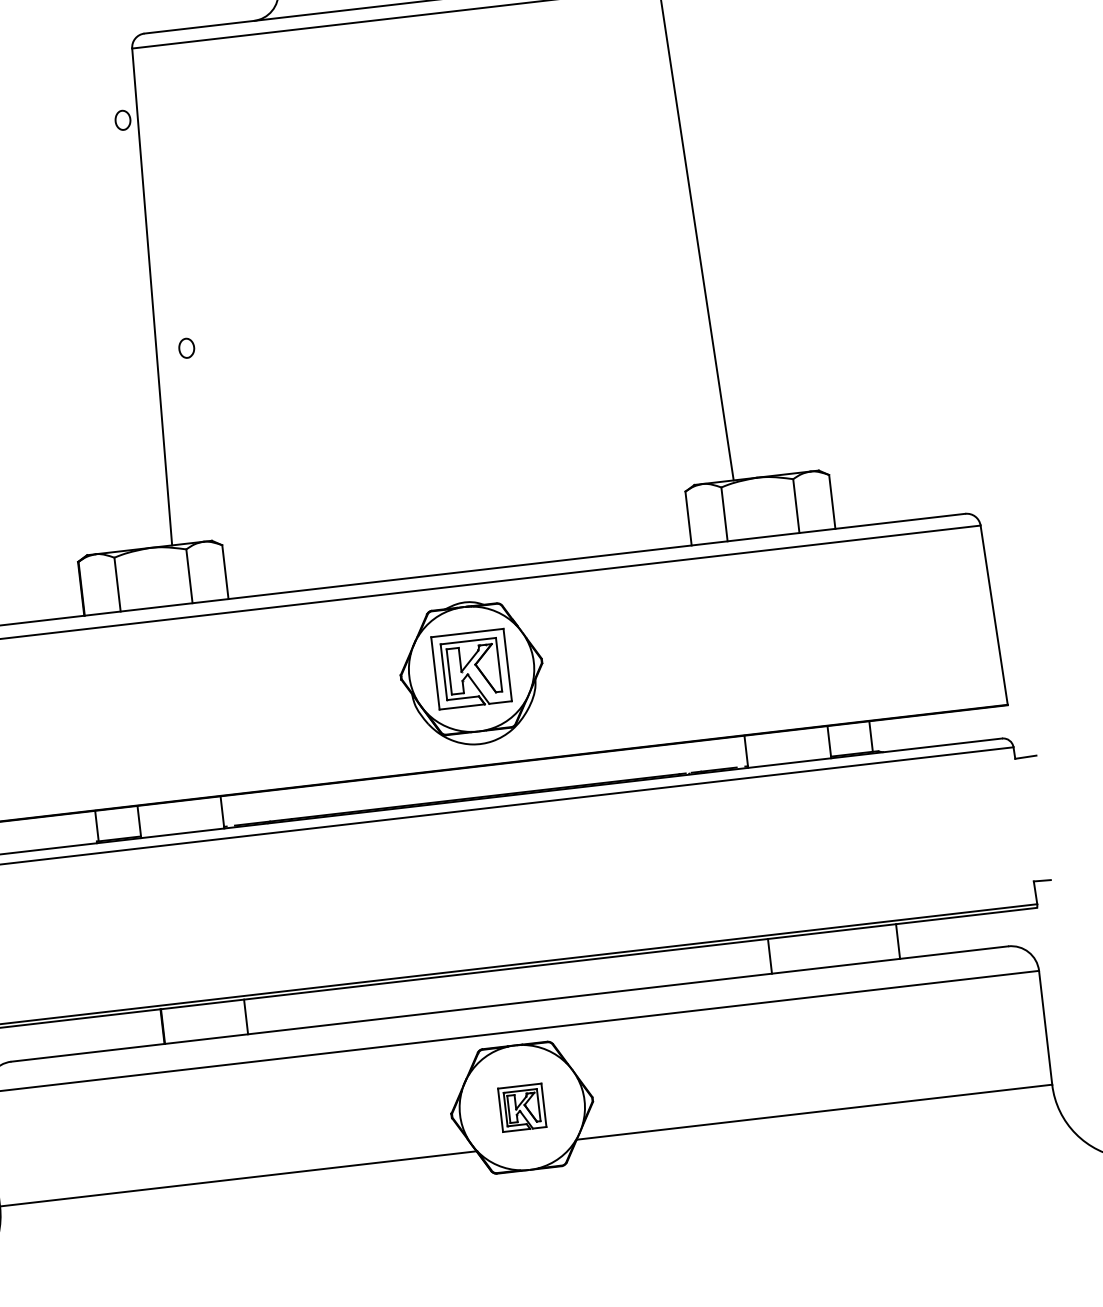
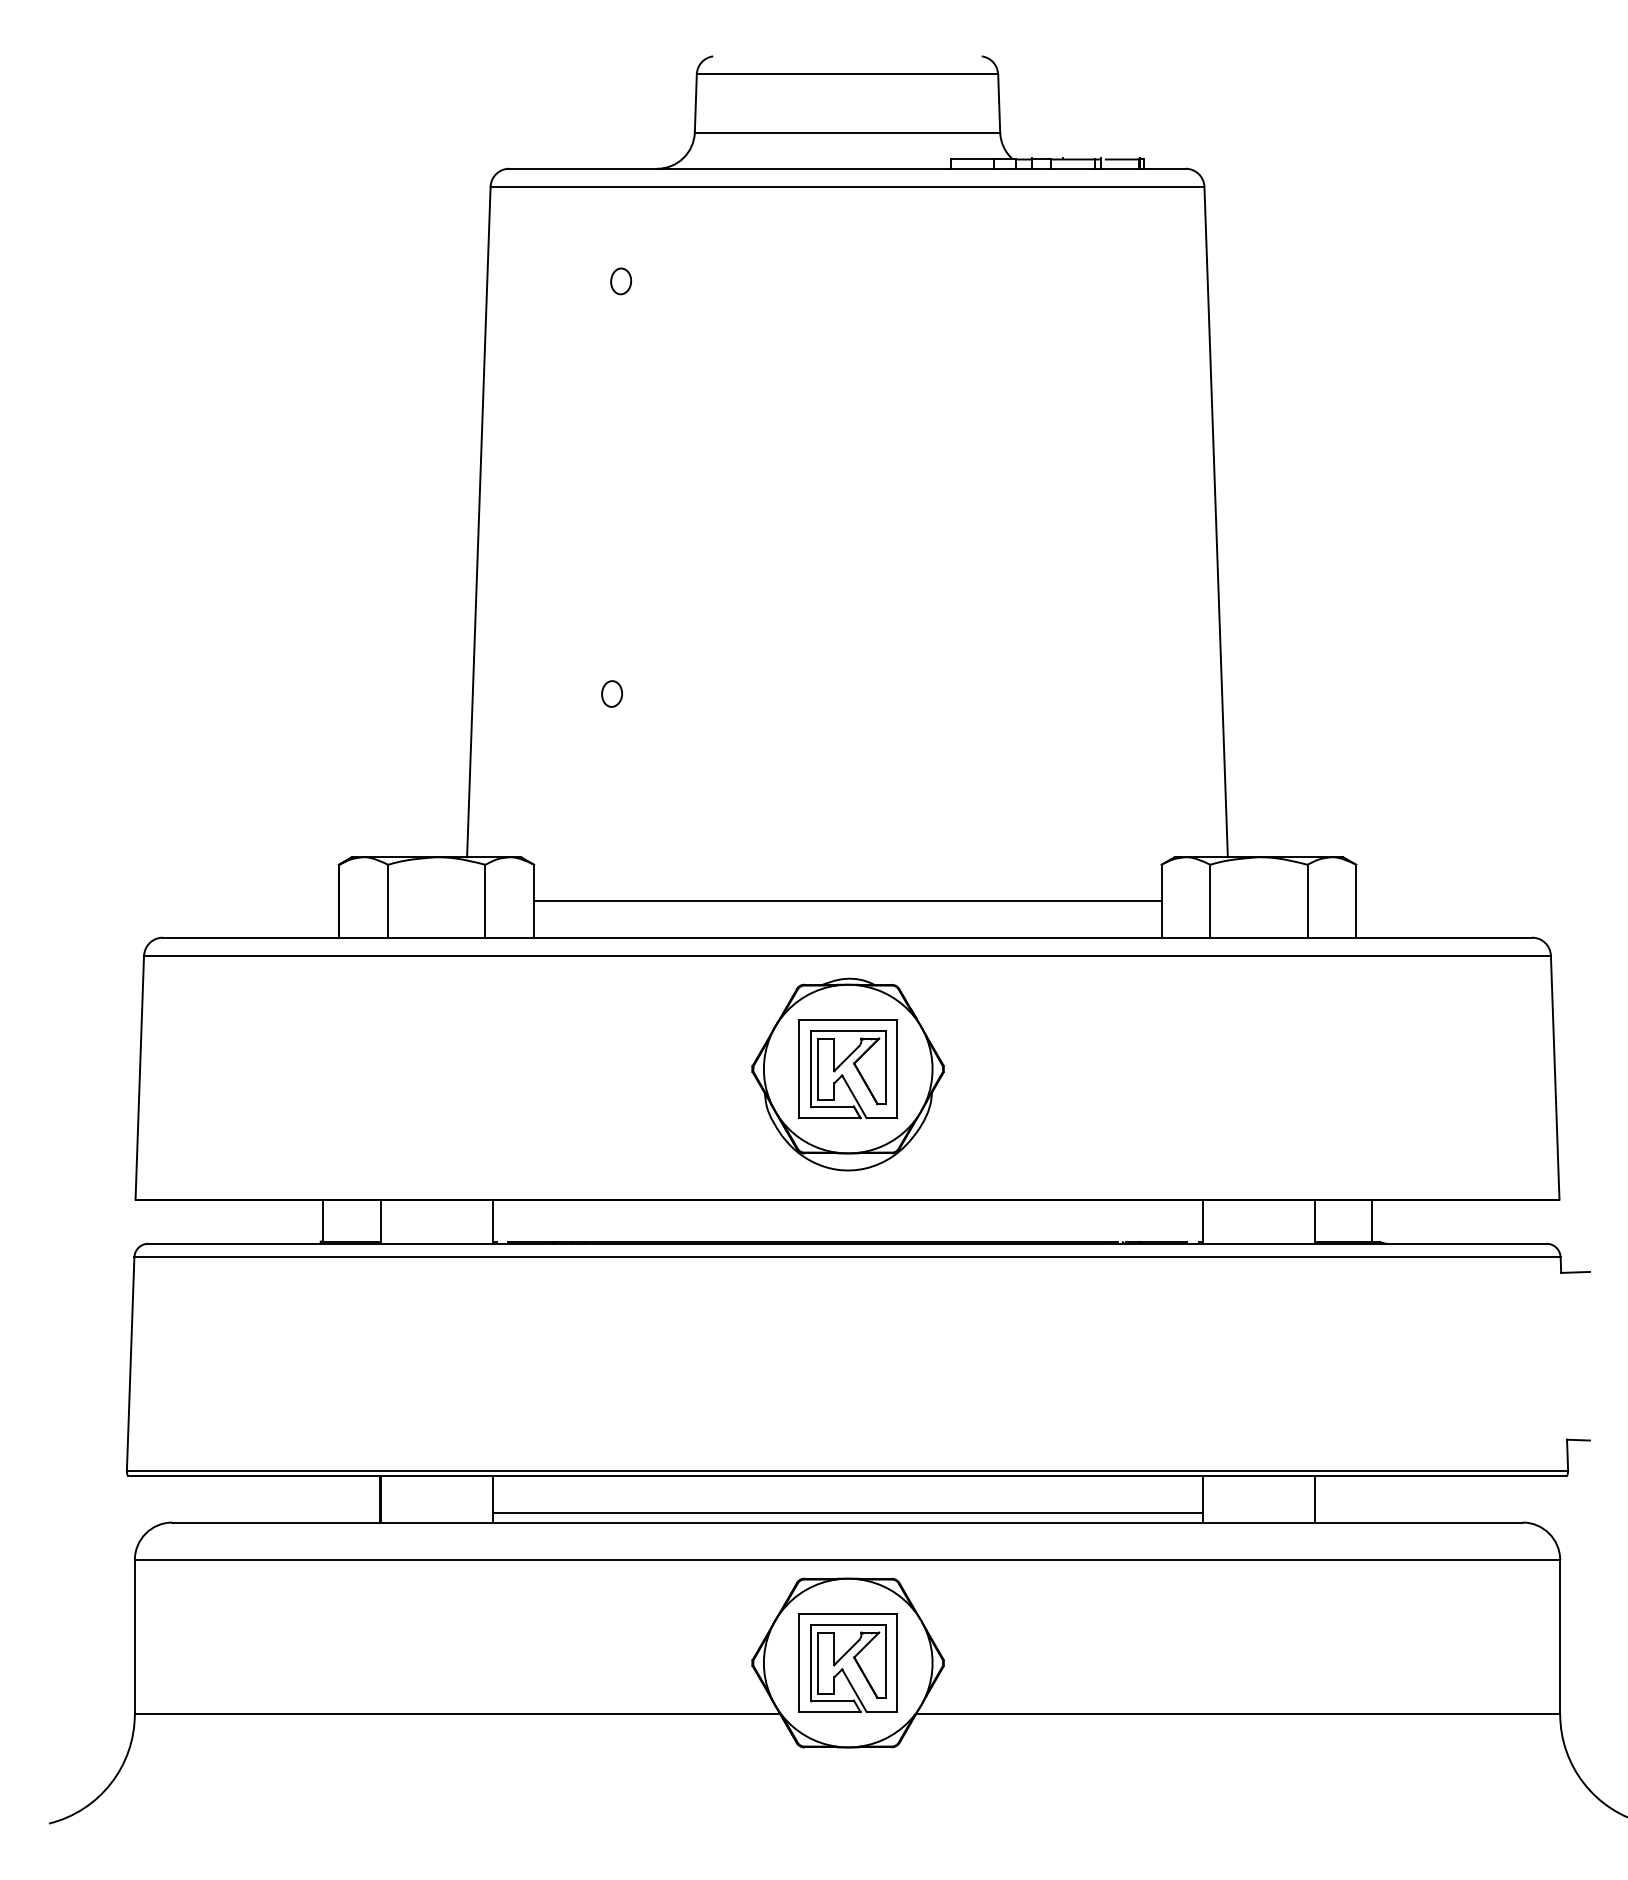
part: (123, 120) -> (621, 281), moved
part: (186, 347) -> (612, 693), moved
line: (456, 545) -> (847, 901), added
line: (898, 941) -> (1315, 1498), moved
line: (508, 997) -> (847, 1513), added
part: (521, 1108) -> (847, 1663), size x1.67

